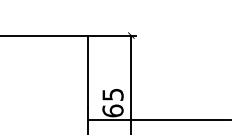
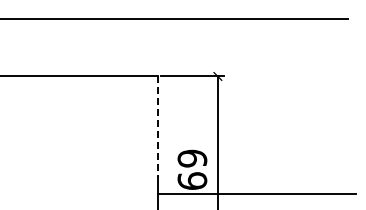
line: (88, 72) -> (158, 127), solid -> dashed
text: (113, 94) -> (192, 158), 65 -> 69

